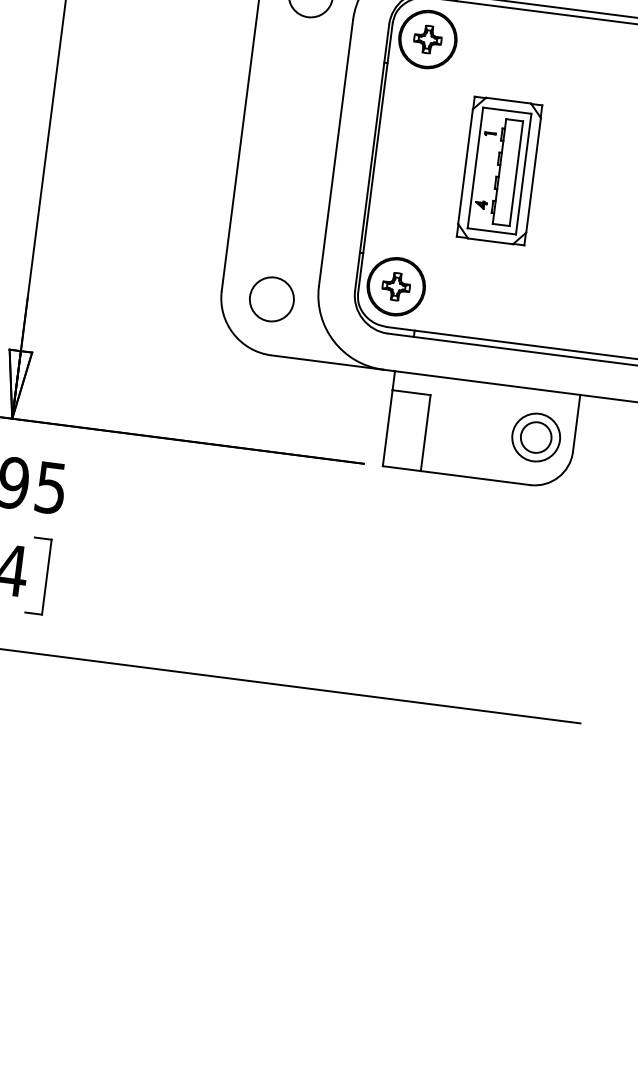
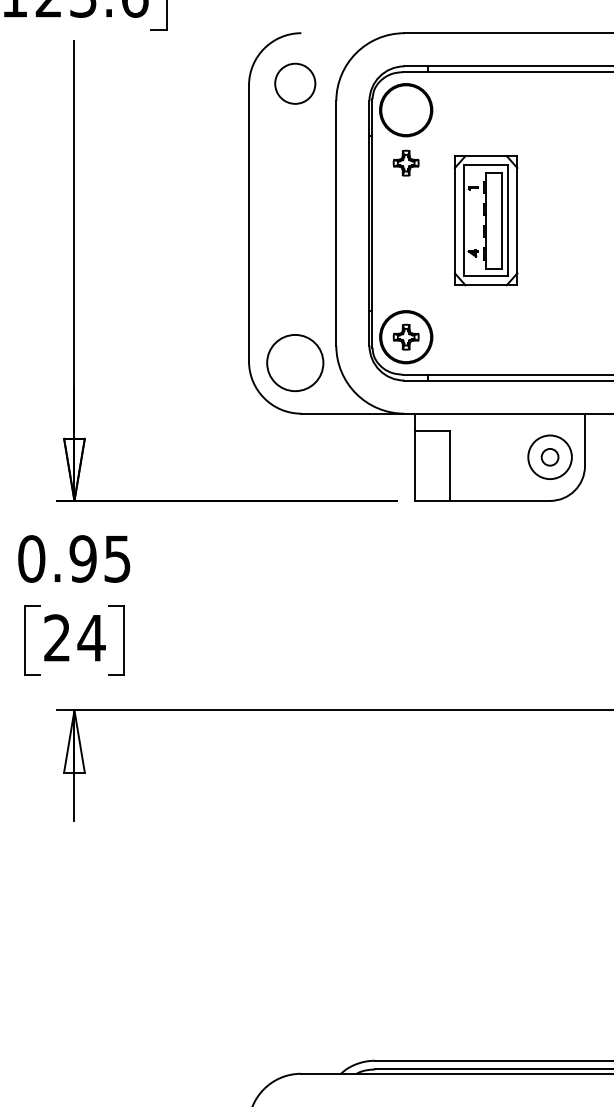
part: (427, 38) -> (405, 162), moved
circle: (272, 298) -> (295, 362), size x1.4
circle: (536, 437) -> (550, 457), size x0.6

